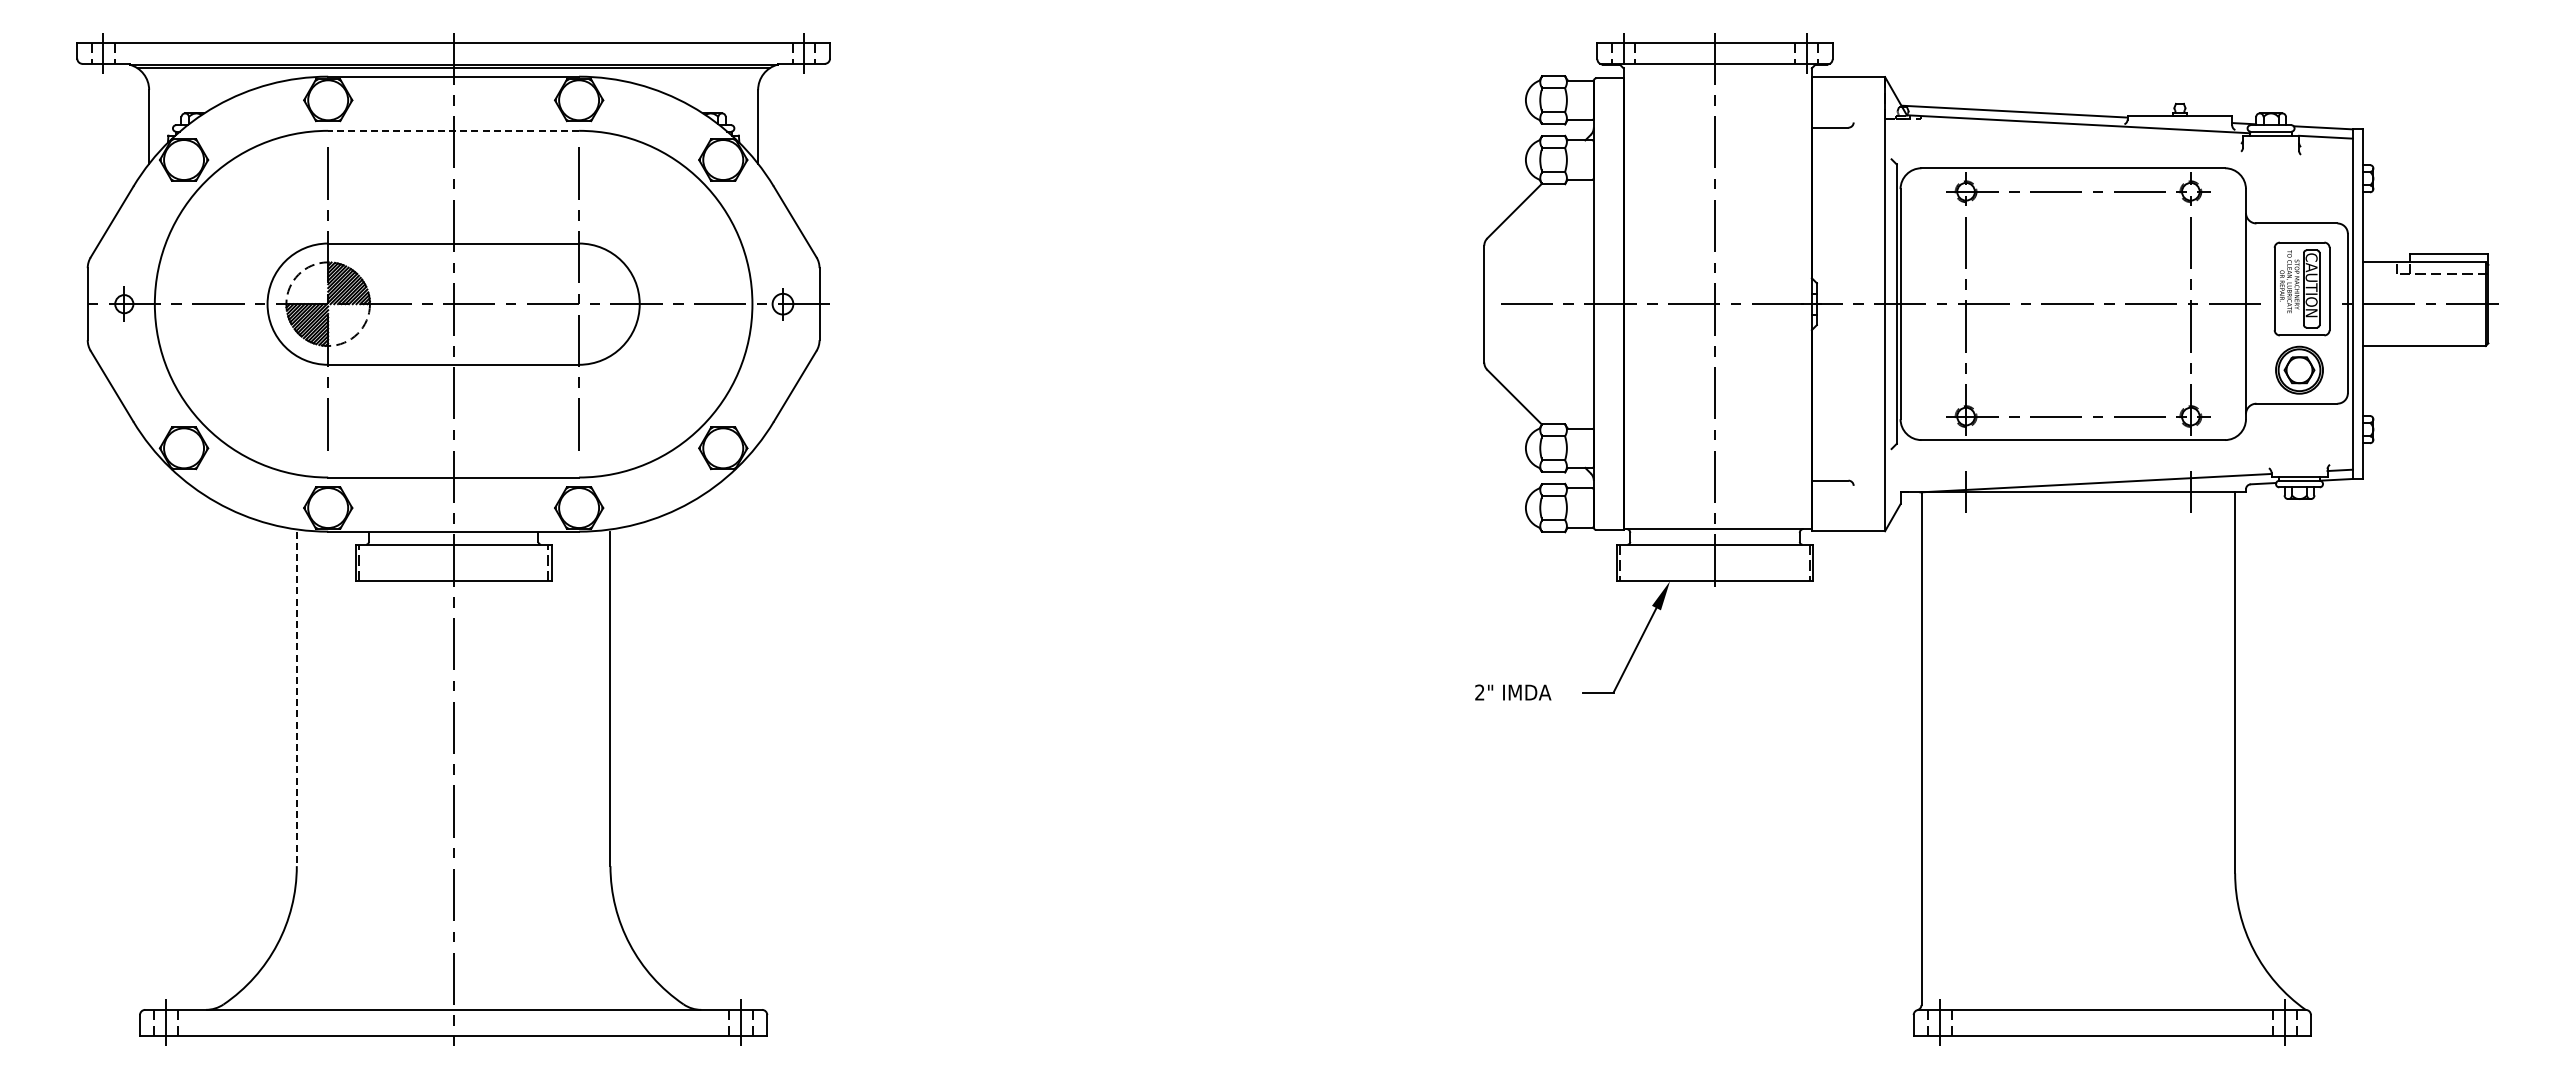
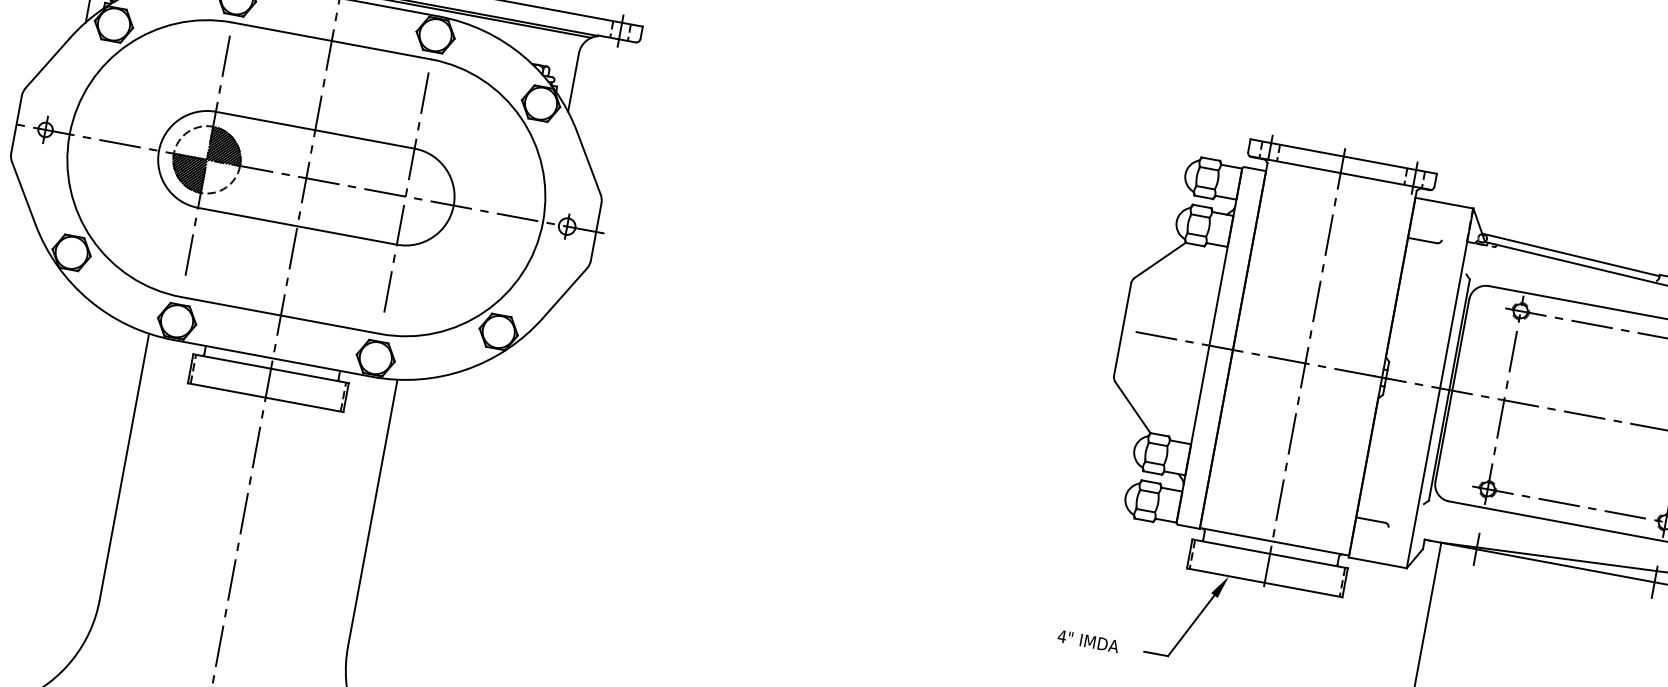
line: (453, 130) -> (331, 40), dashed -> solid
text: (1479, 692) -> (1061, 636), 2" -> 4"
line: (296, 699) -> (123, 468), dashed -> solid

